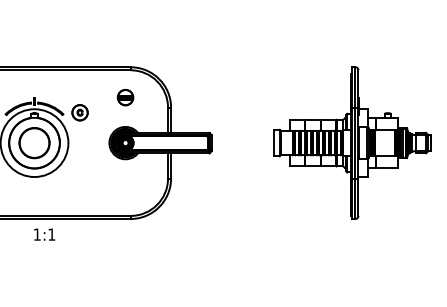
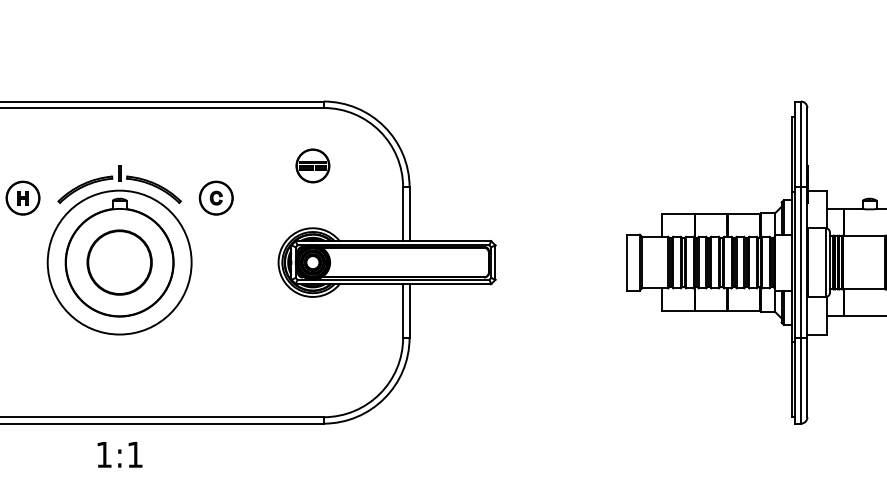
text: (44, 234) -> (119, 454), moved

